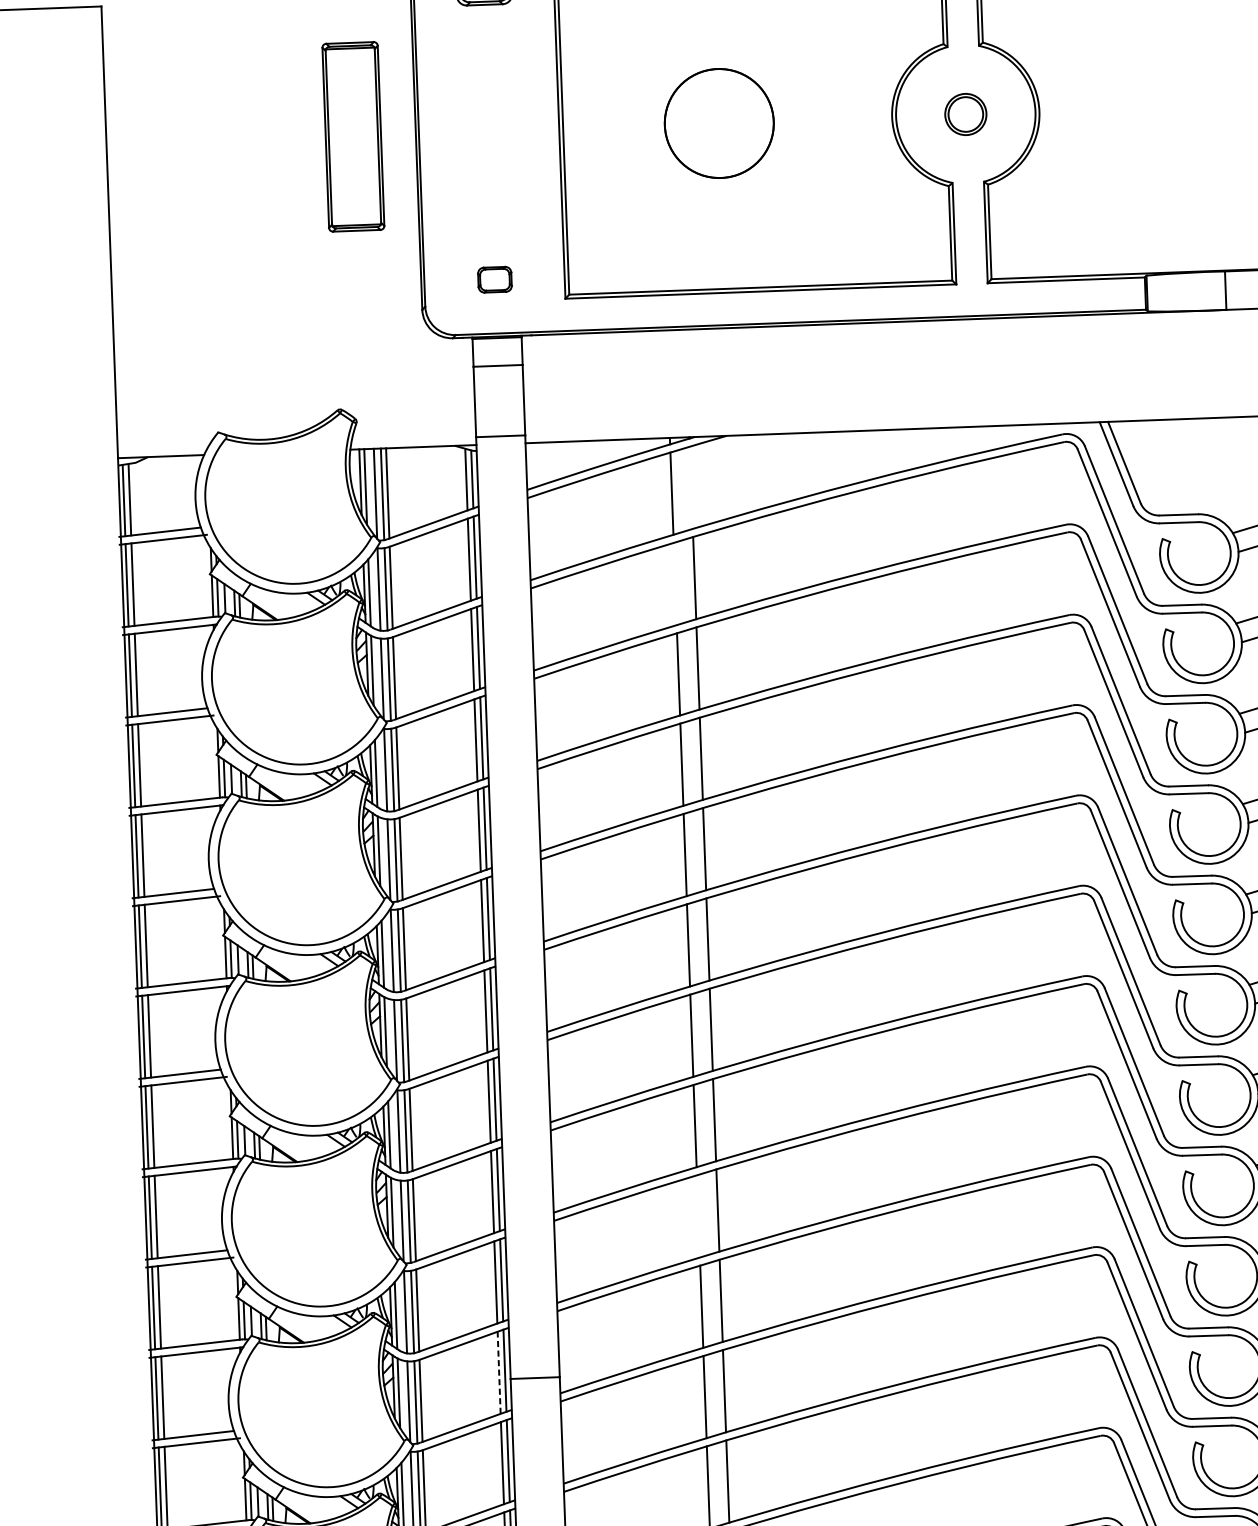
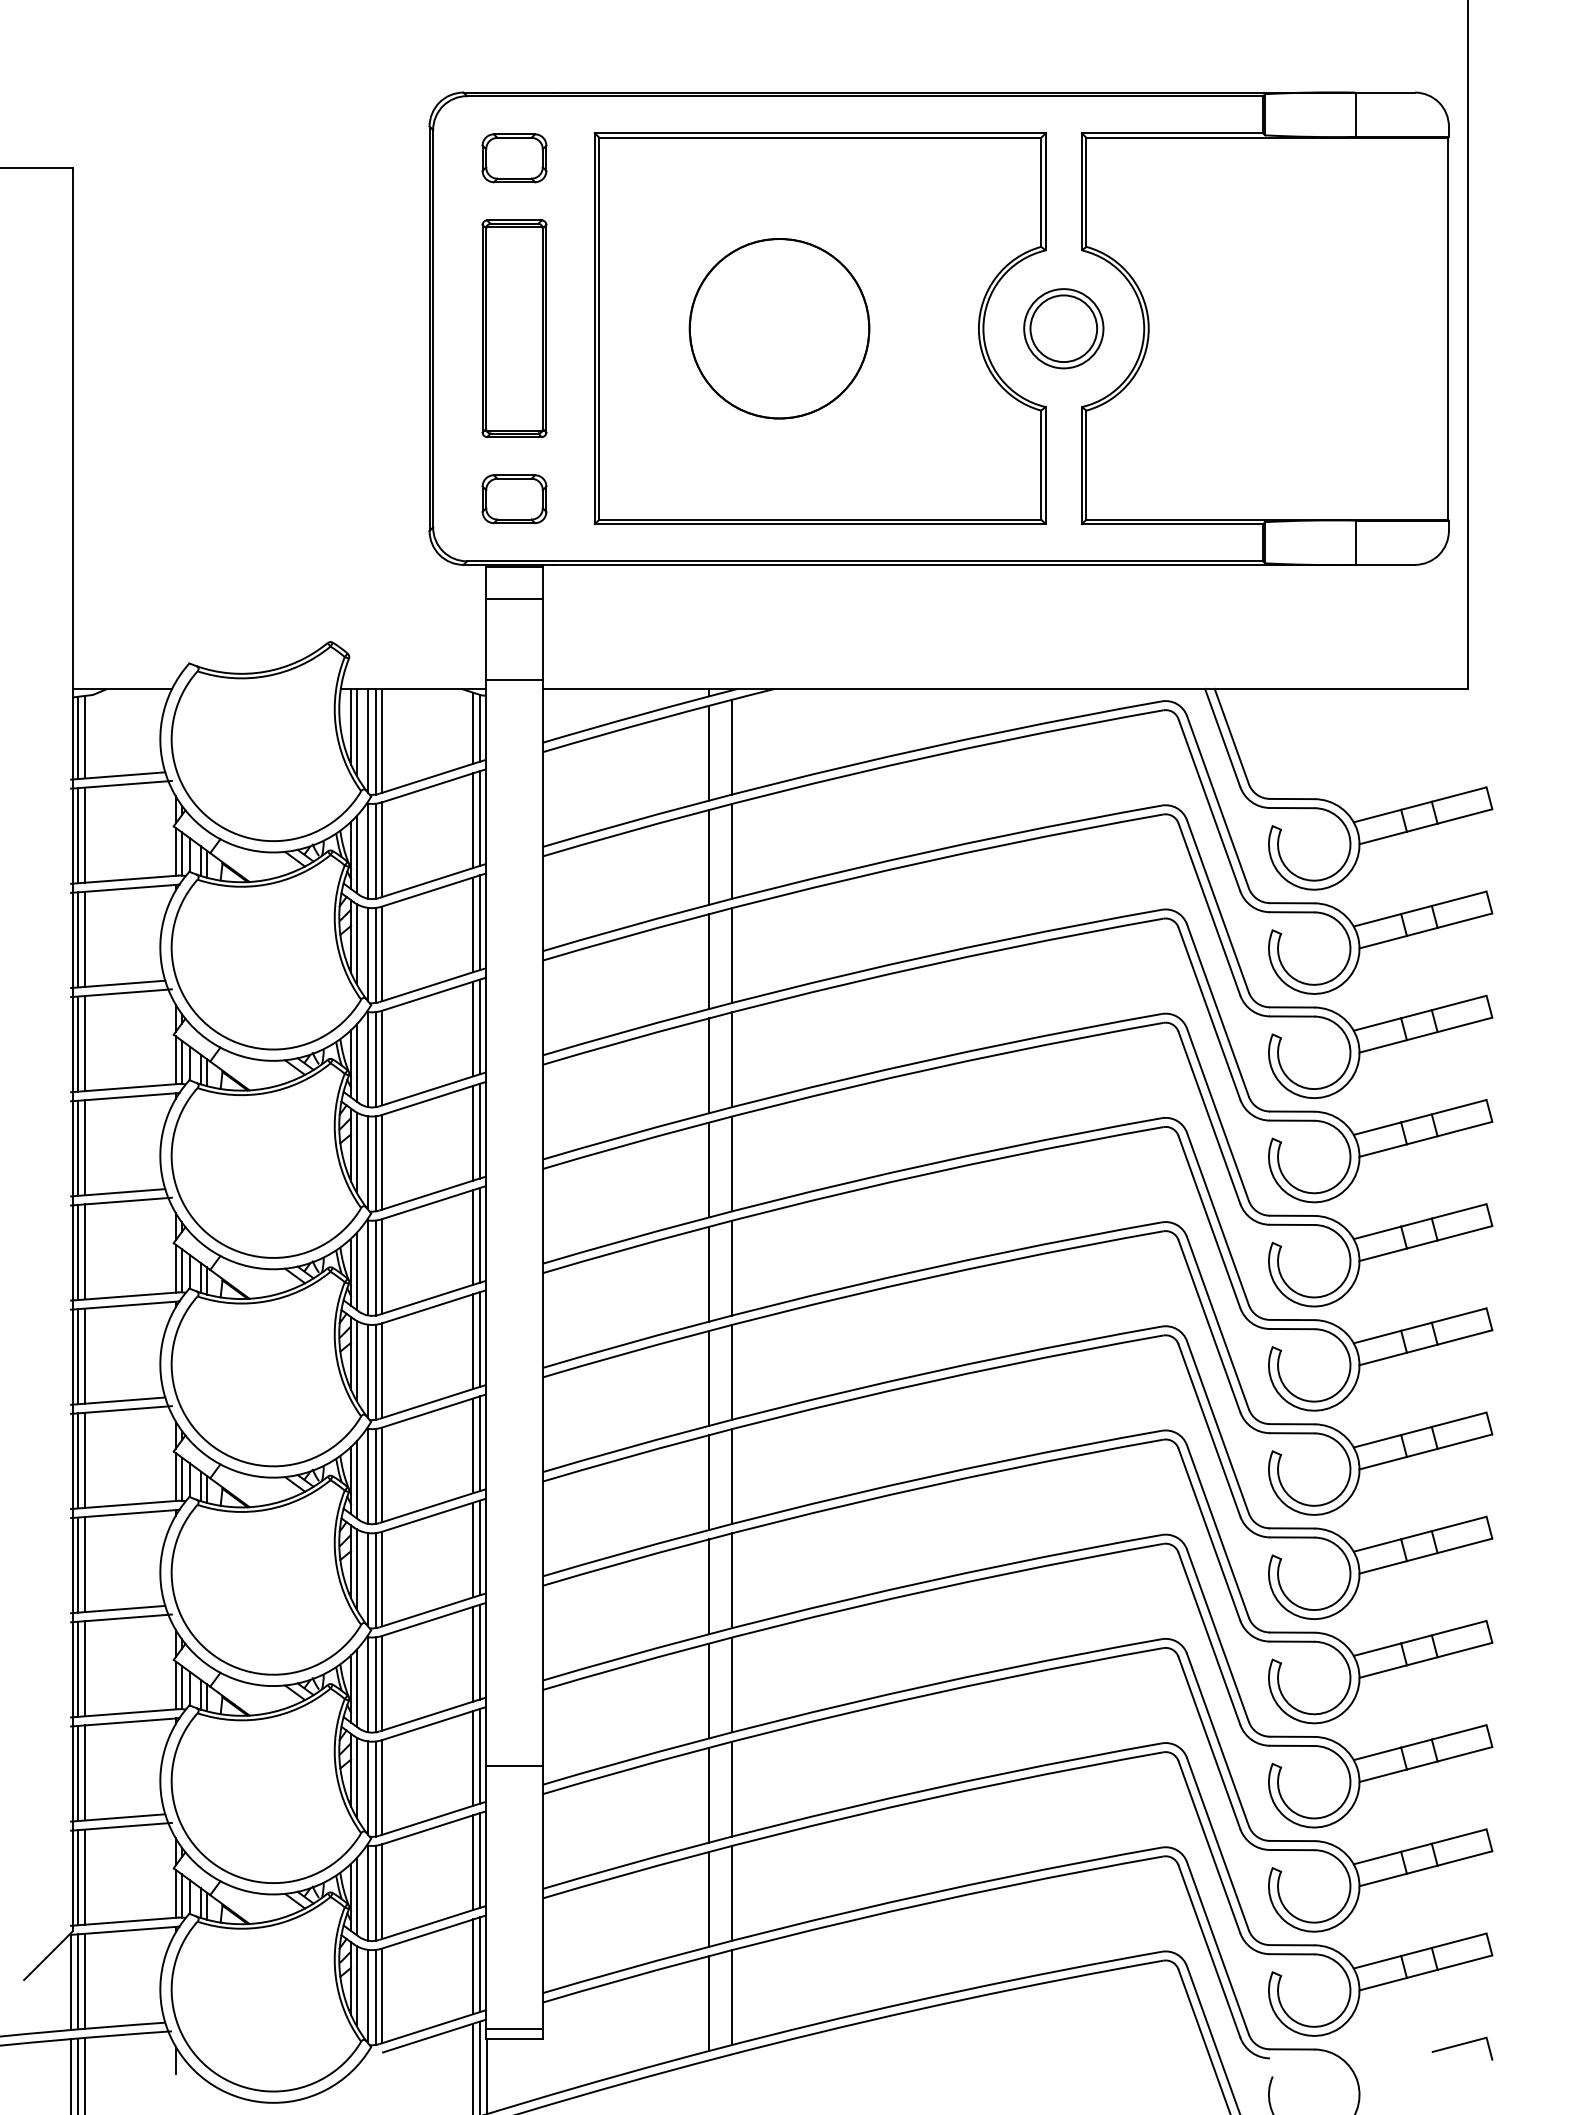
part: (965, 114) -> (1063, 328), size x1.67
part: (719, 123) -> (779, 328), size x1.43
part: (353, 136) -> (514, 328), moved
part: (494, 279) -> (514, 499), size x1.67
line: (690, 487) -> (731, 746), added
line: (675, 583) -> (709, 856), added
line: (698, 1216) -> (709, 1586), added
line: (499, 1371) -> (473, 1757), dashed -> solid

